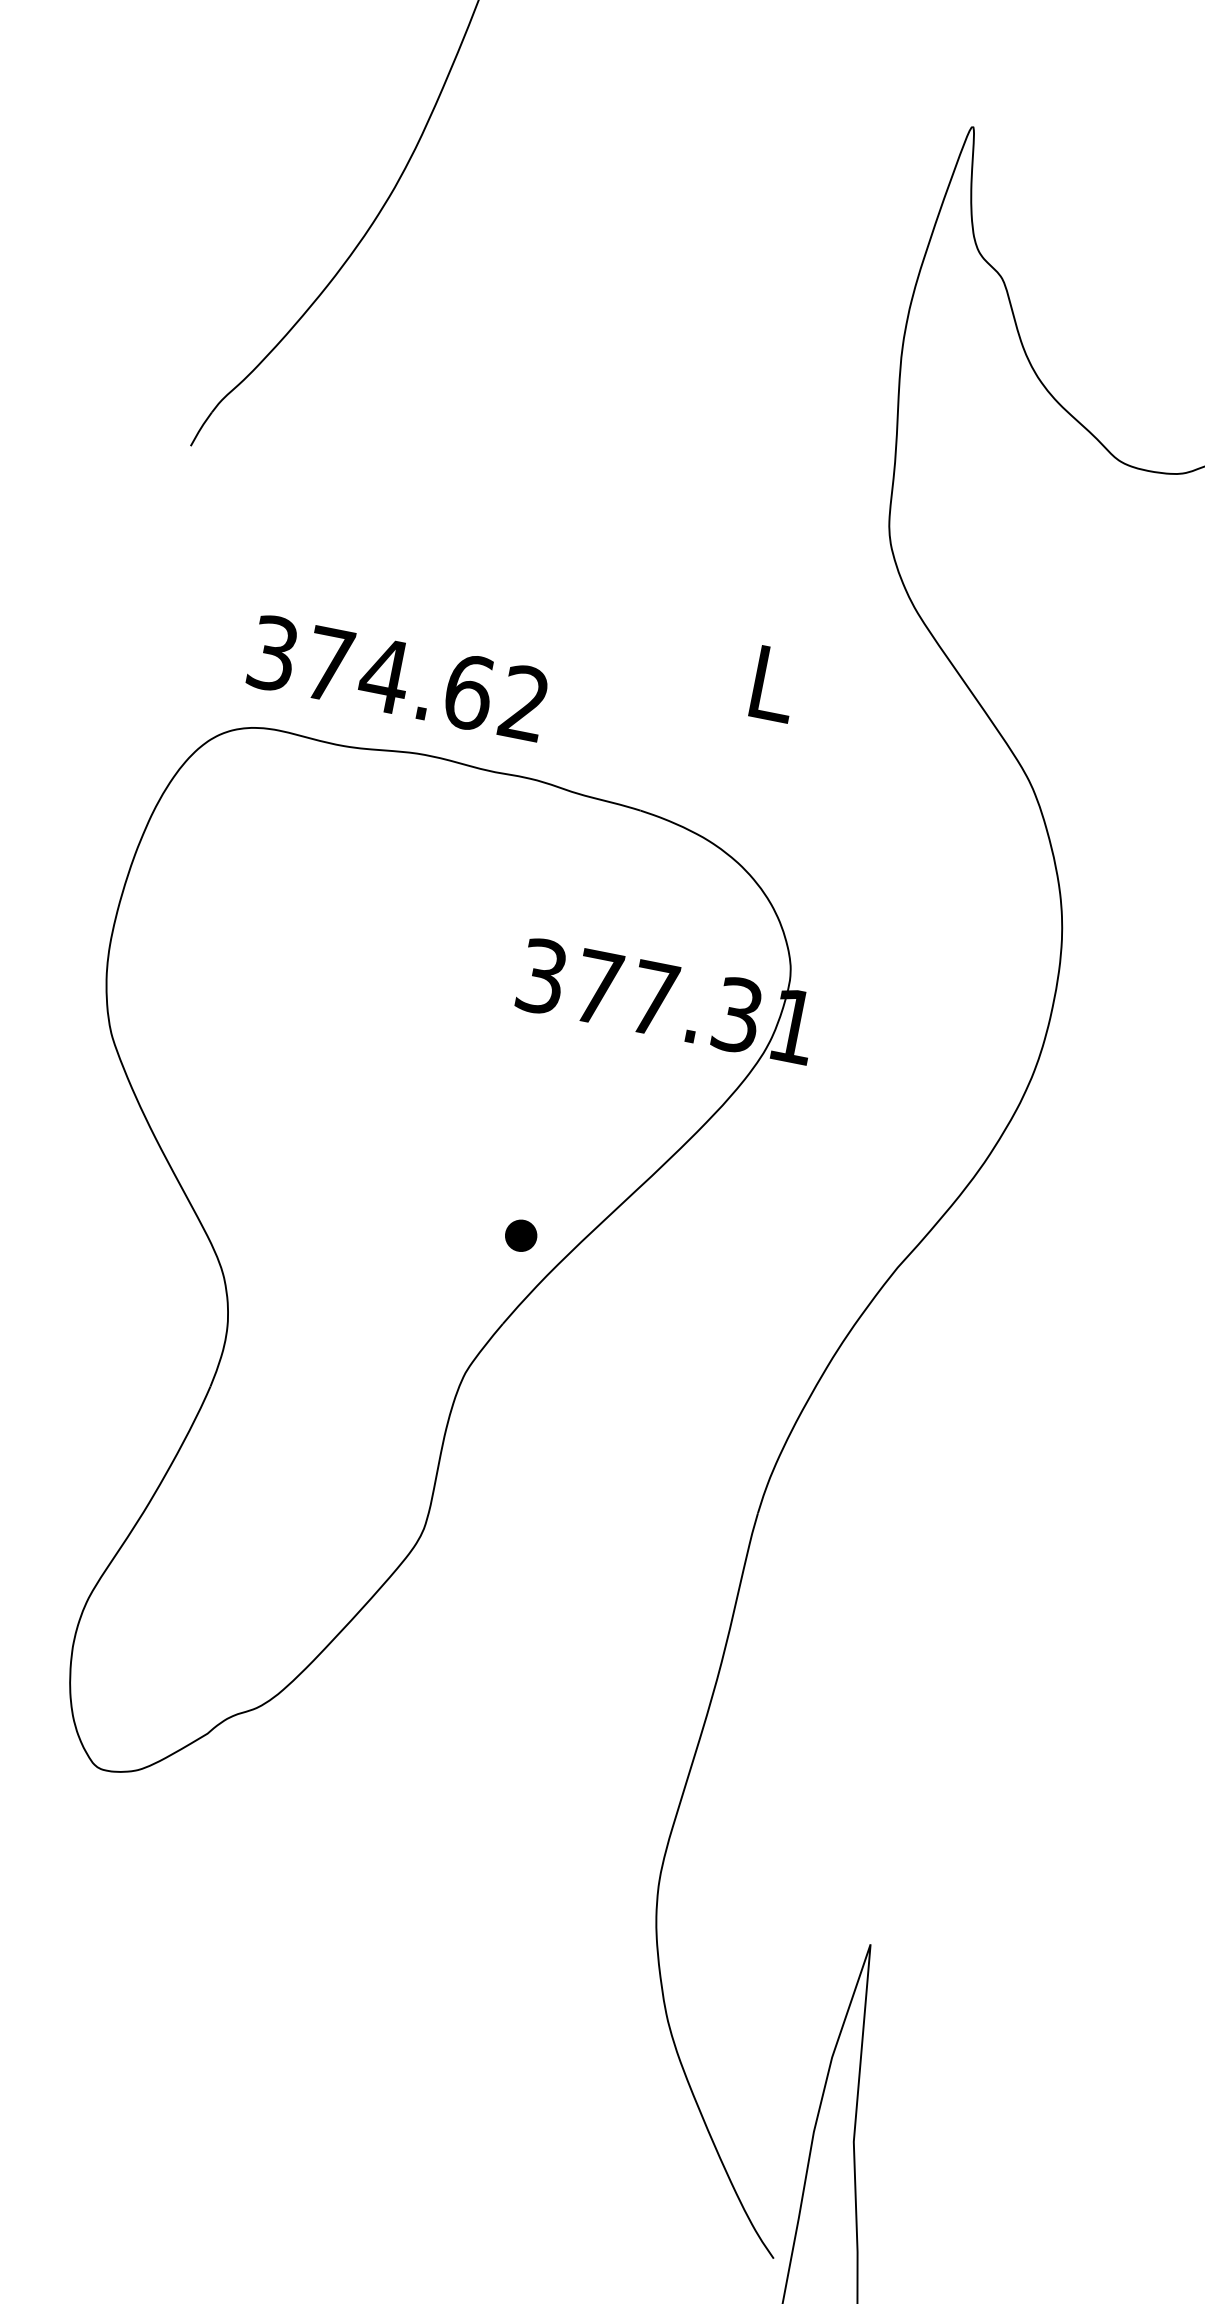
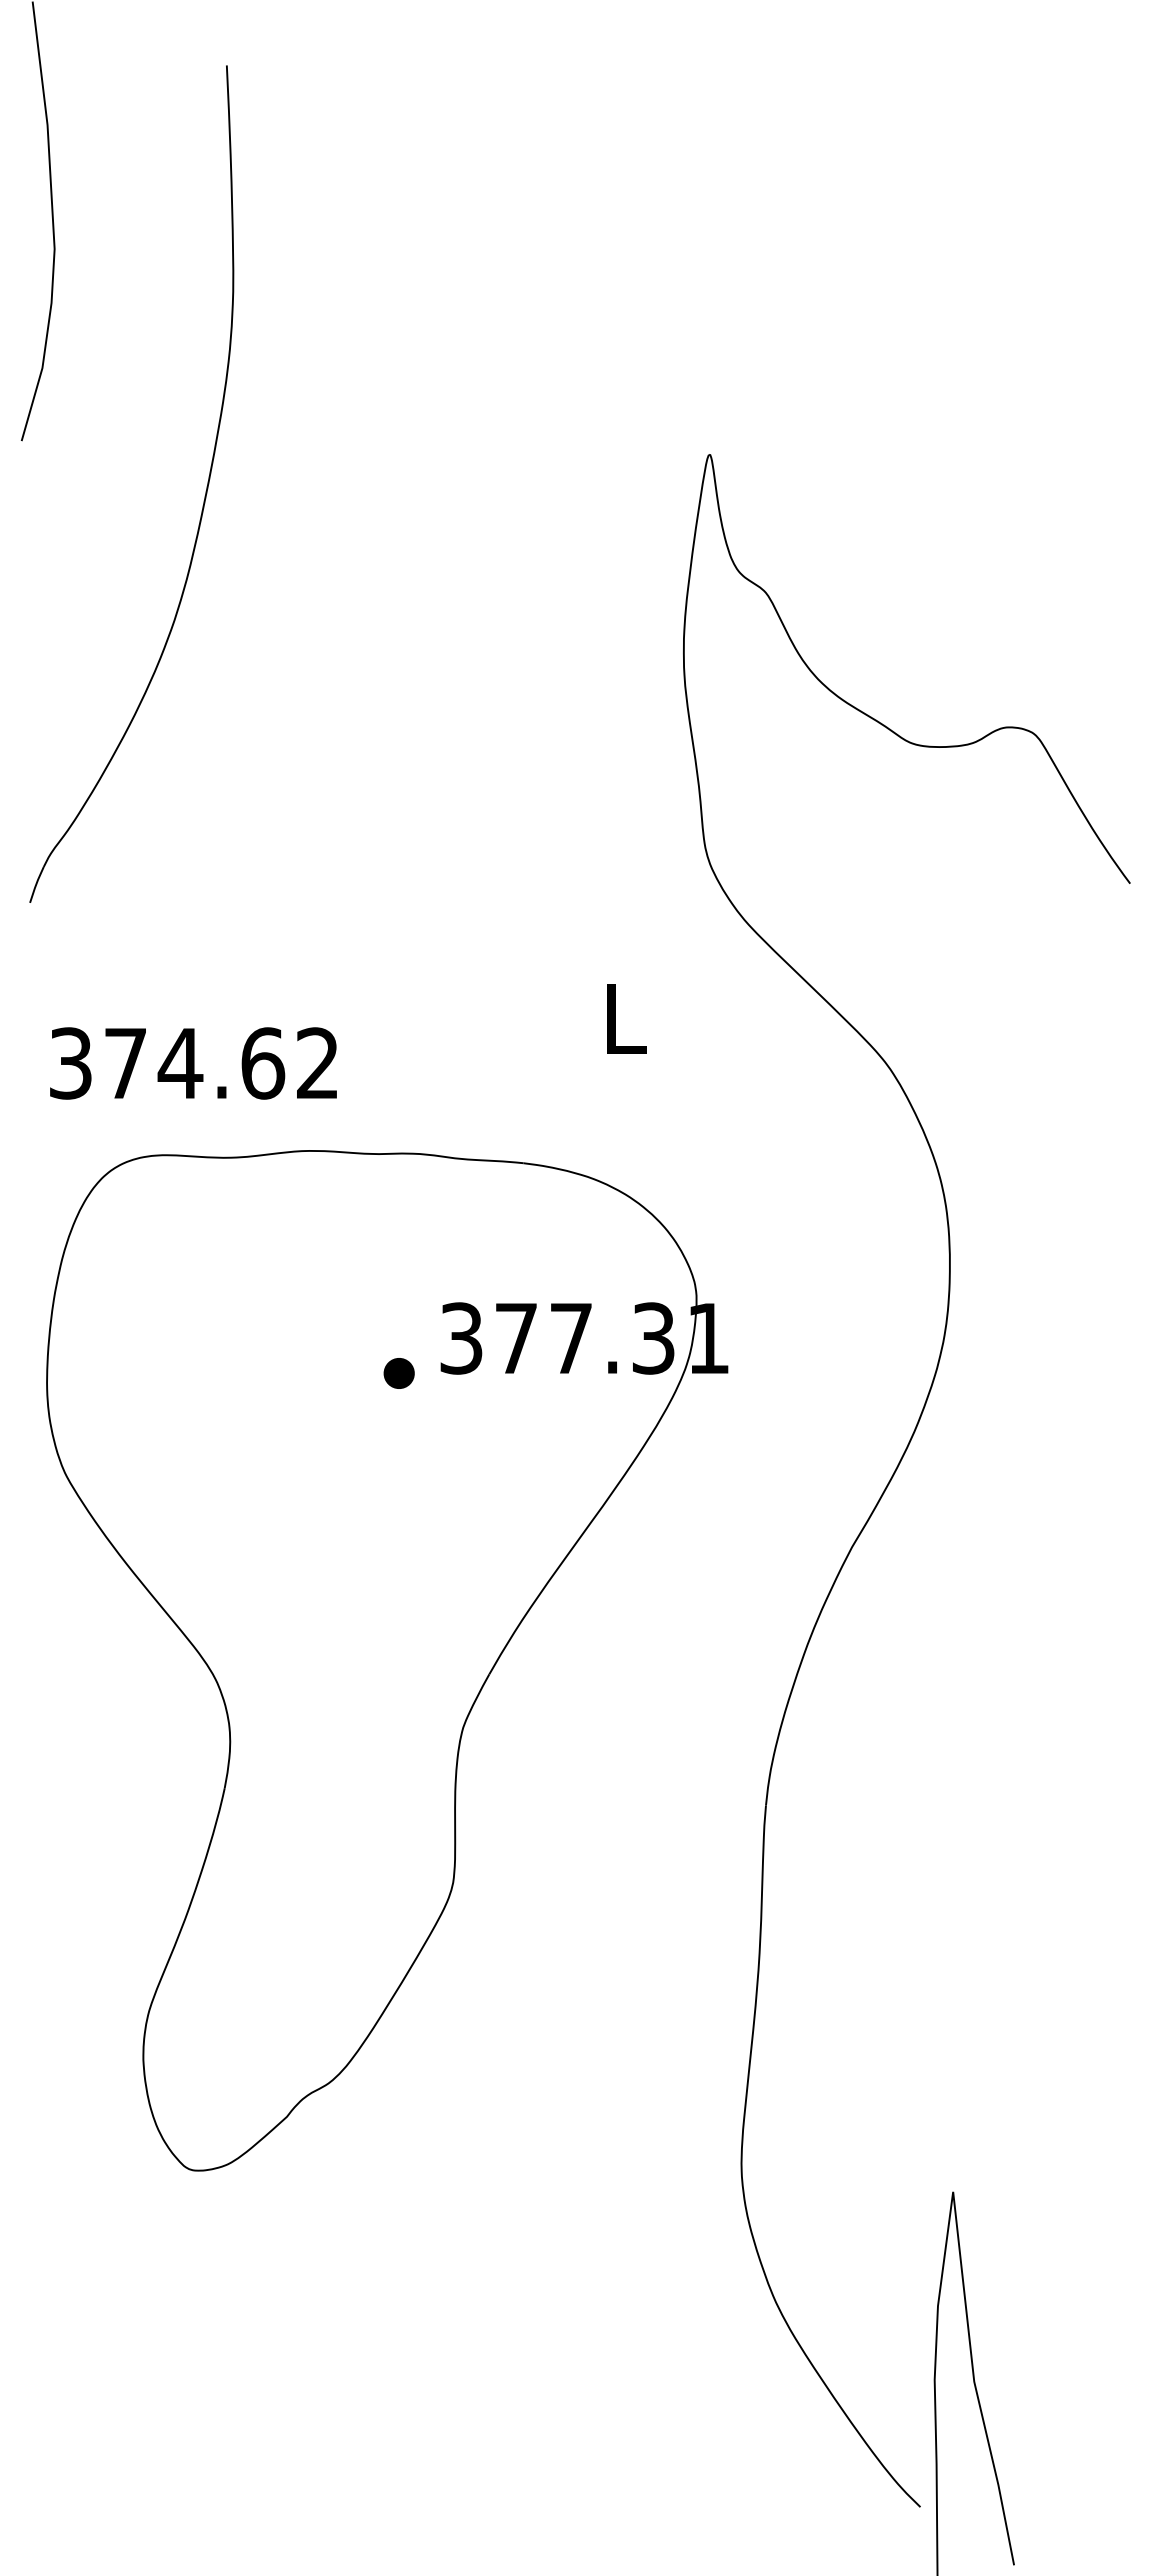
text: (398, 678) -> (193, 1063), moved
part: (520, 1235) -> (398, 1373), moved

